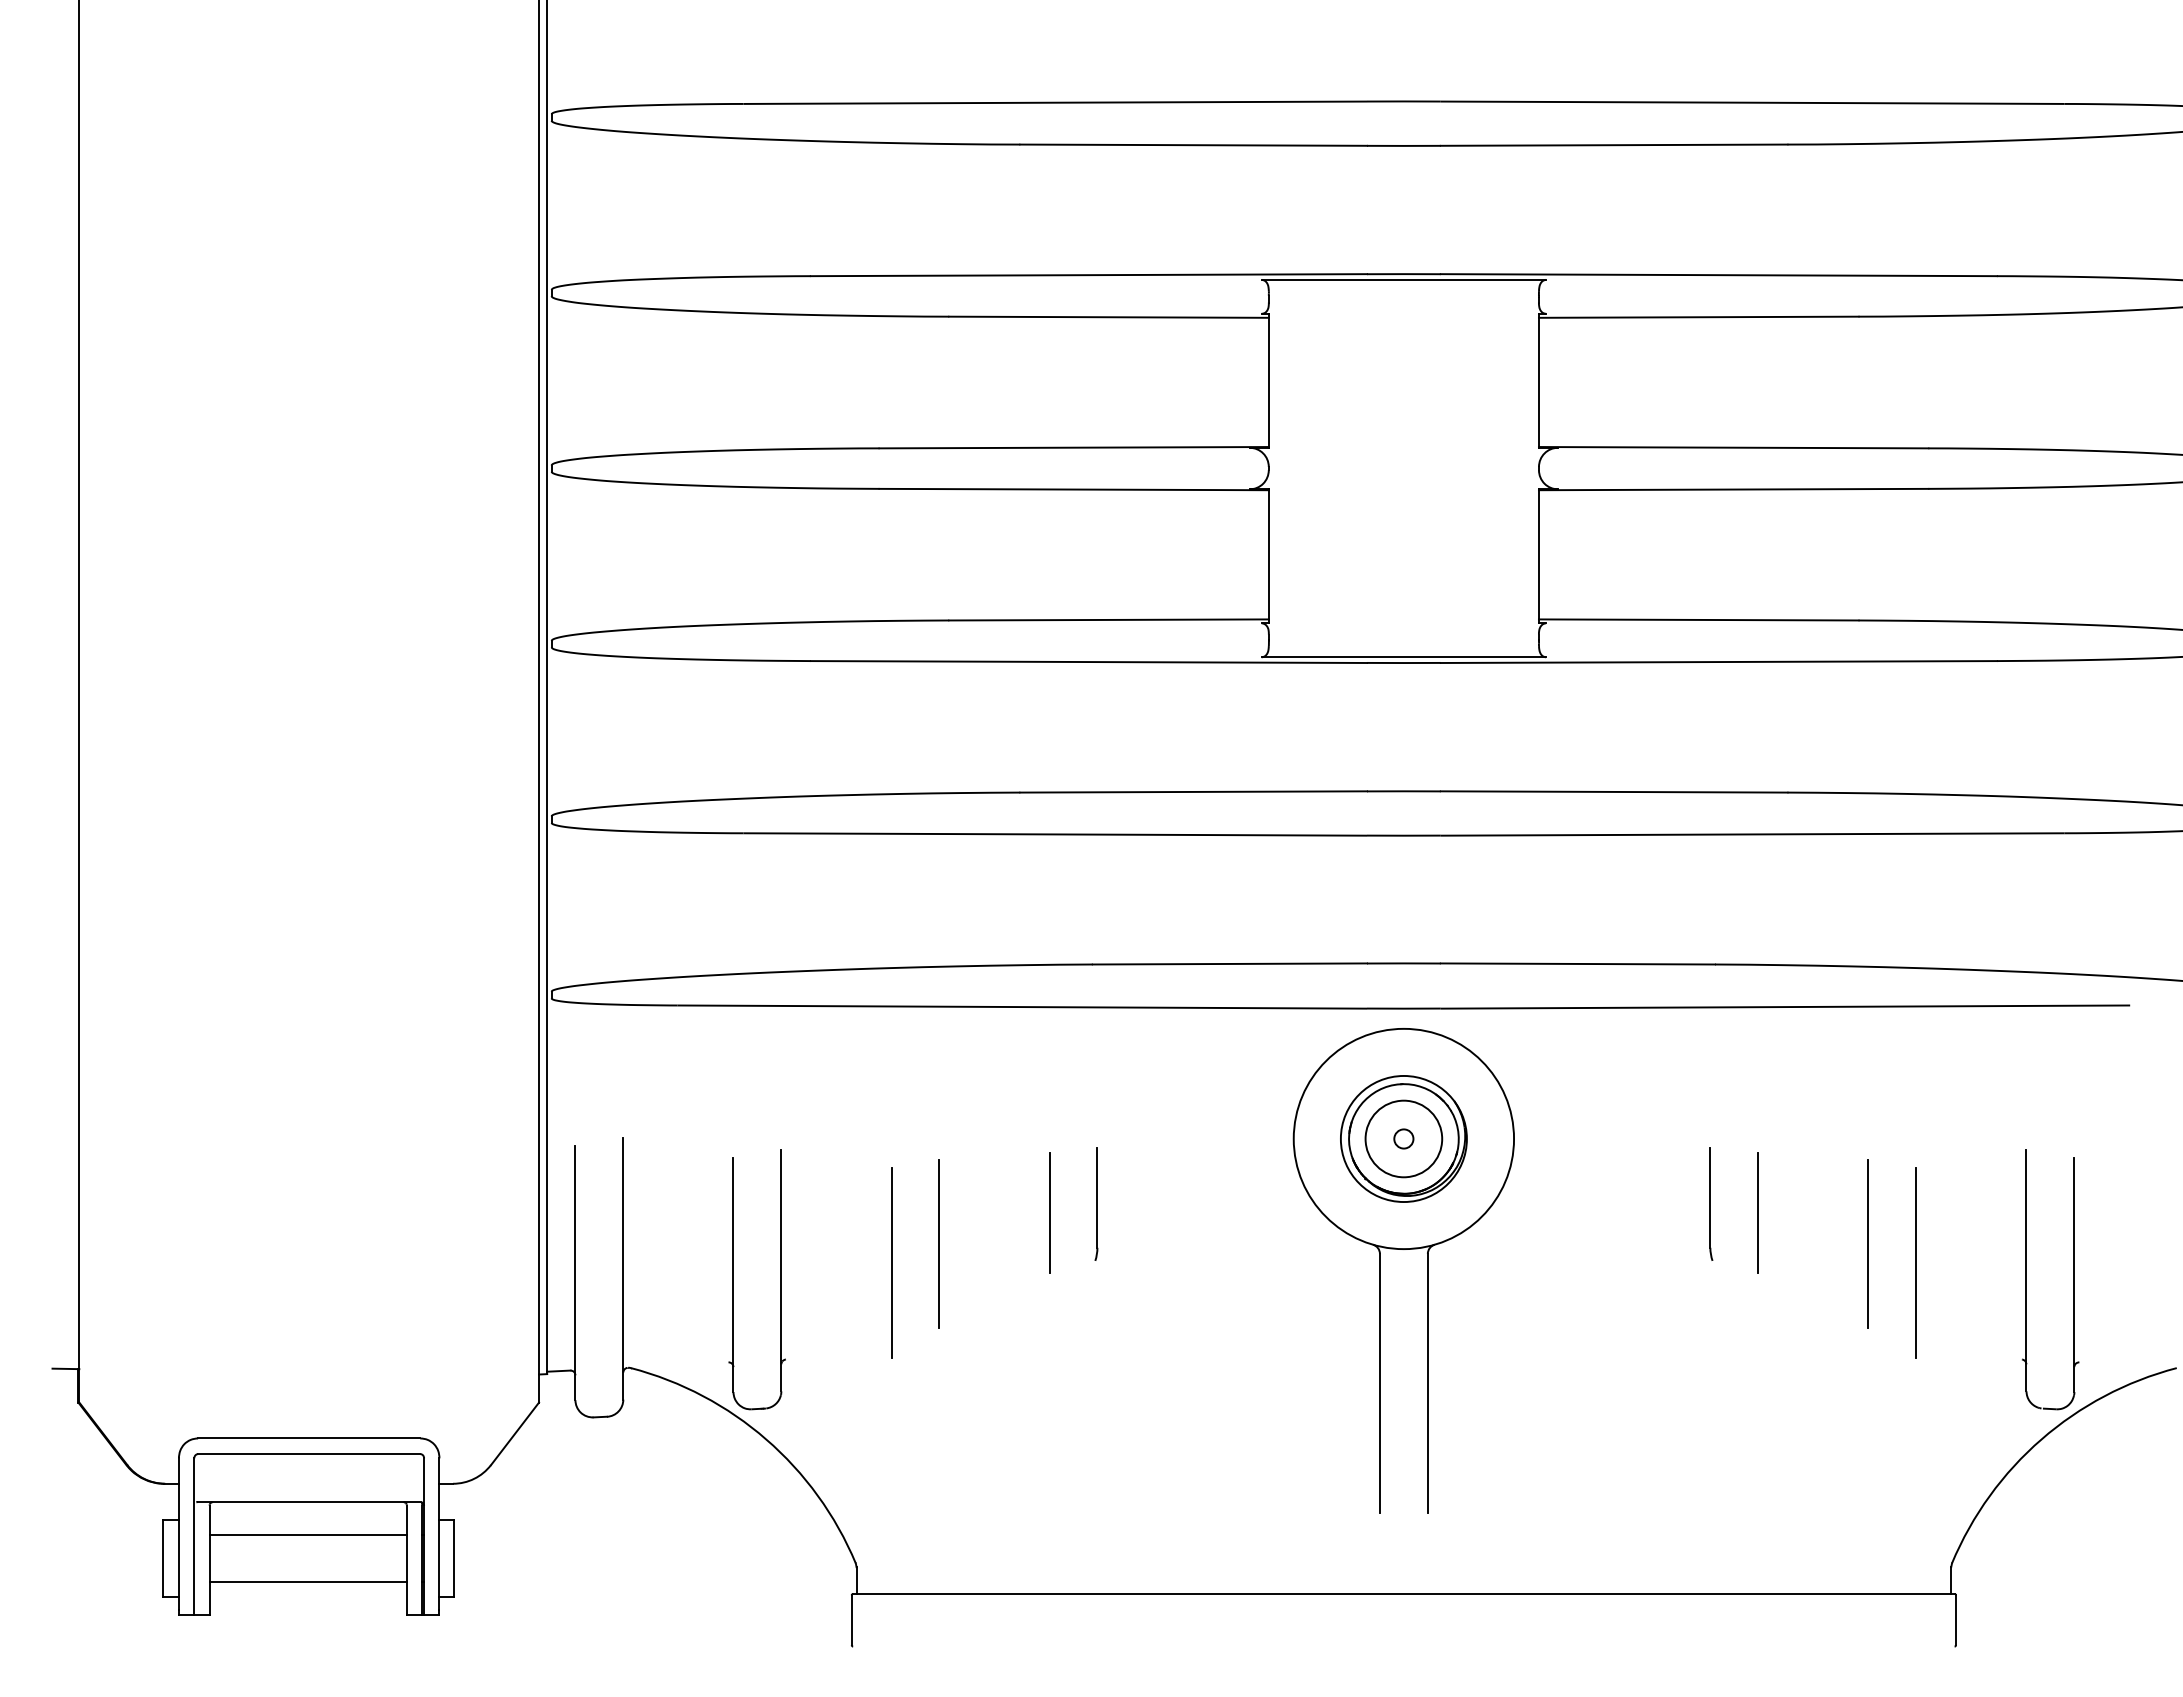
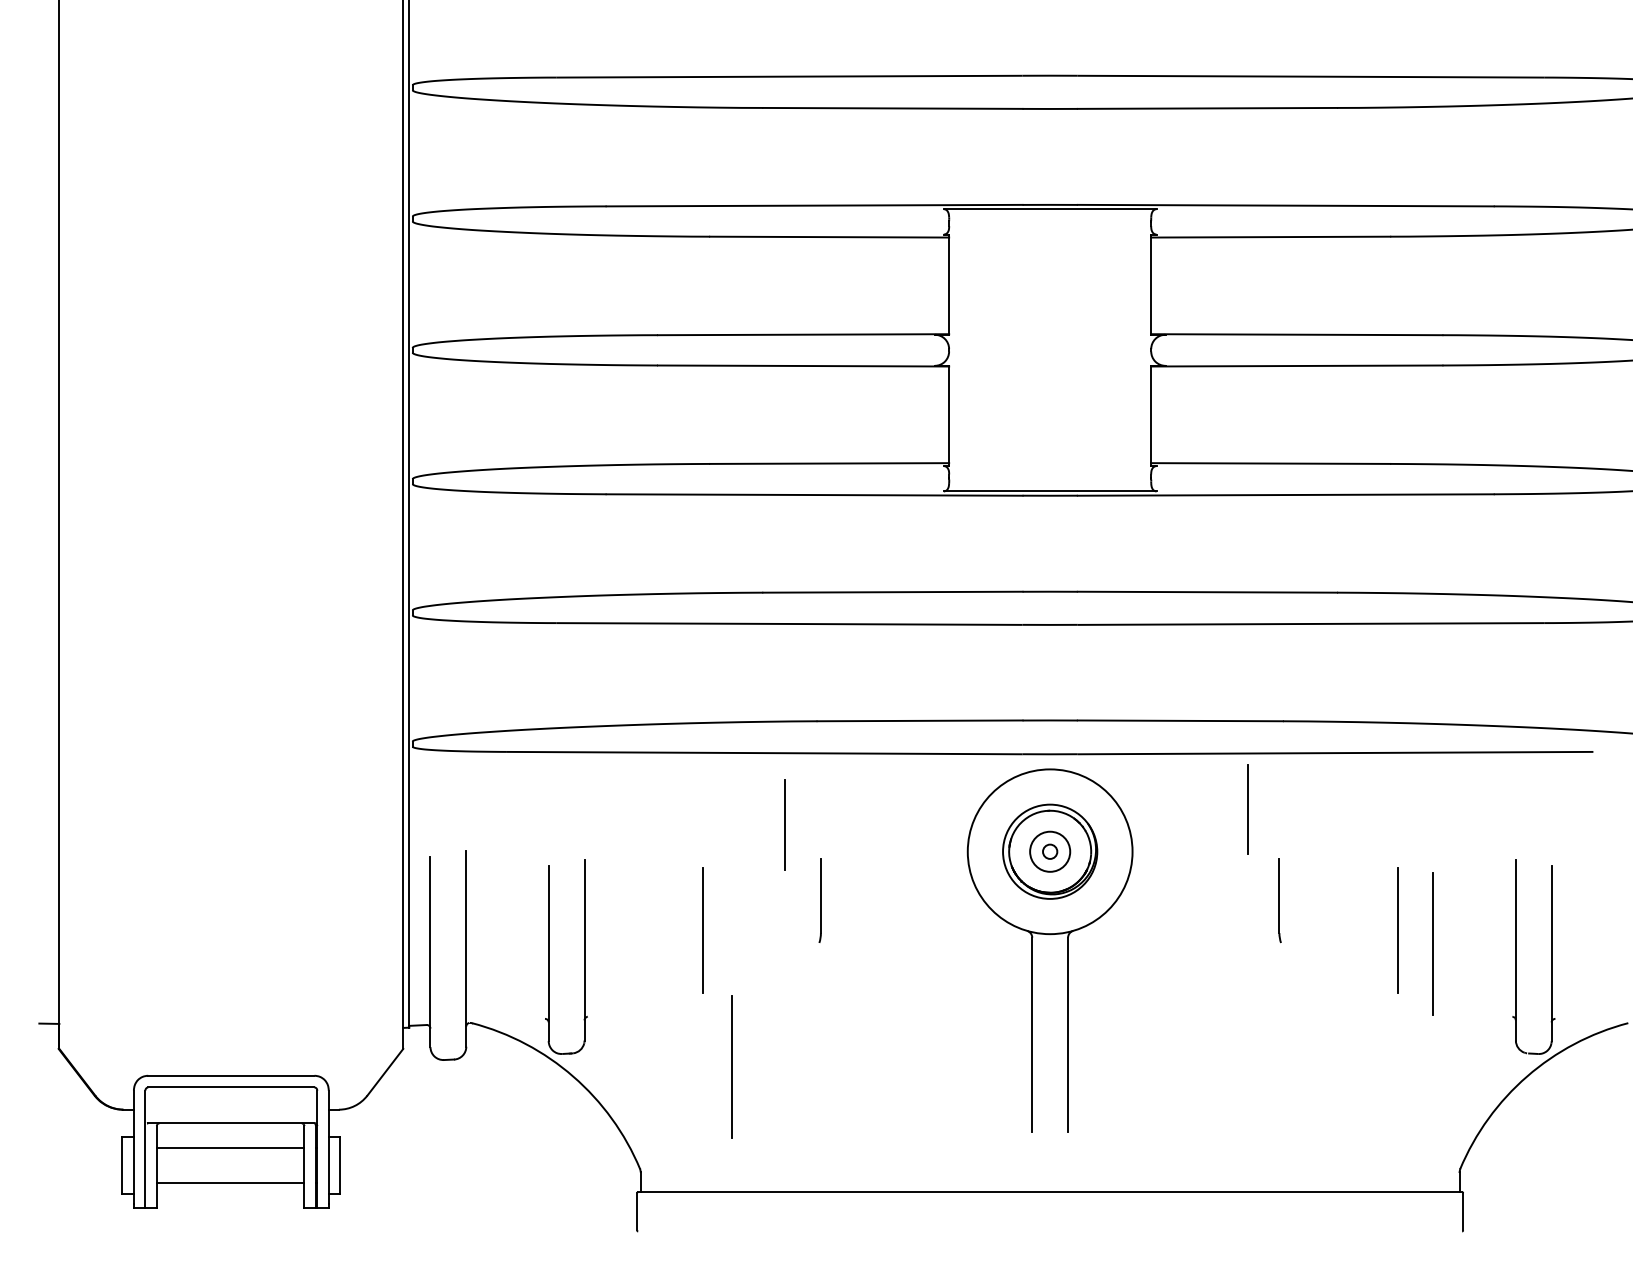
circle: (1403, 1138) -> (1049, 851), size x0.7
line: (1049, 1212) -> (785, 824), moved
line: (1757, 1212) -> (1247, 808), moved
line: (891, 1262) -> (731, 1066), moved

